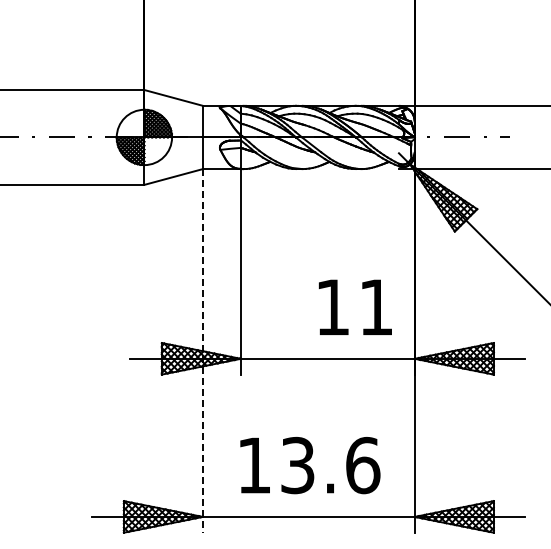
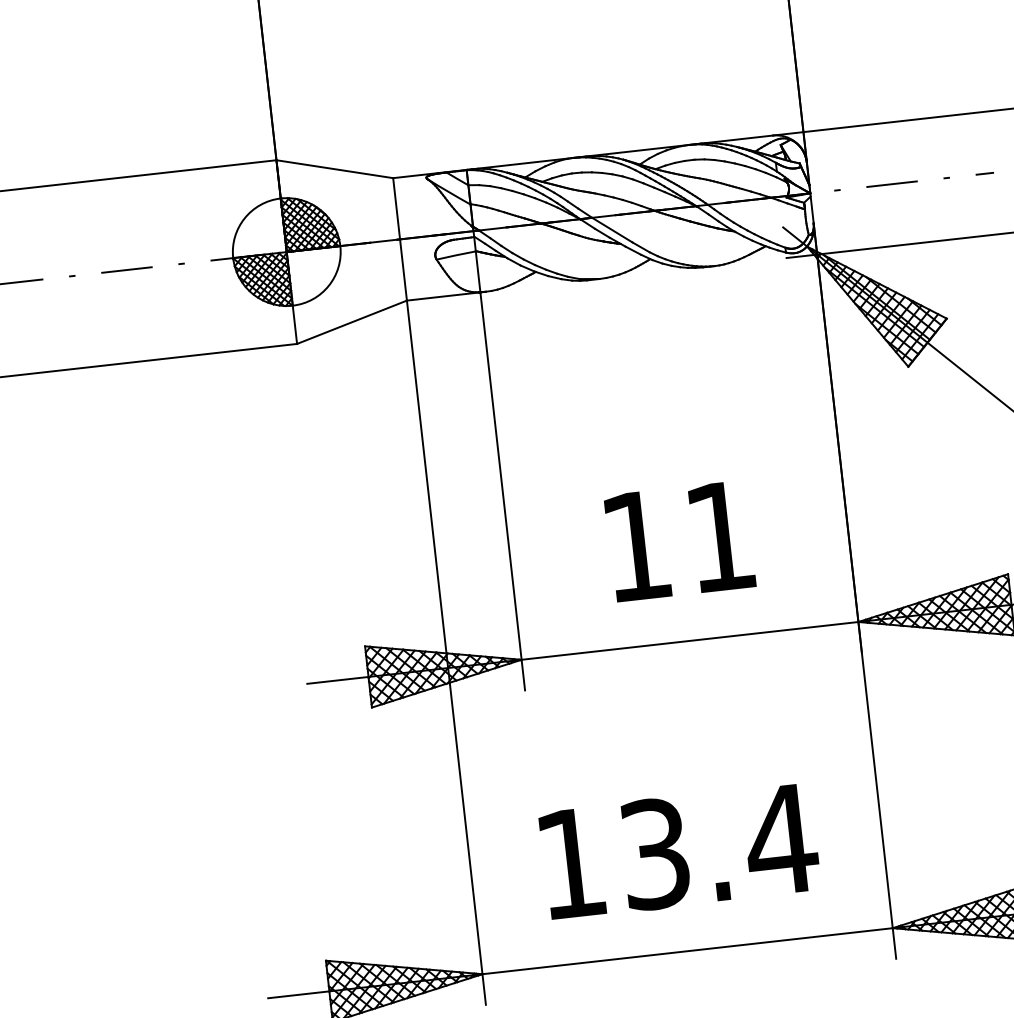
text: (354, 306) -> (678, 539), moved
line: (202, 350) -> (445, 652), dashed -> solid
text: (362, 465) -> (780, 839), 13.6 -> 13.4

